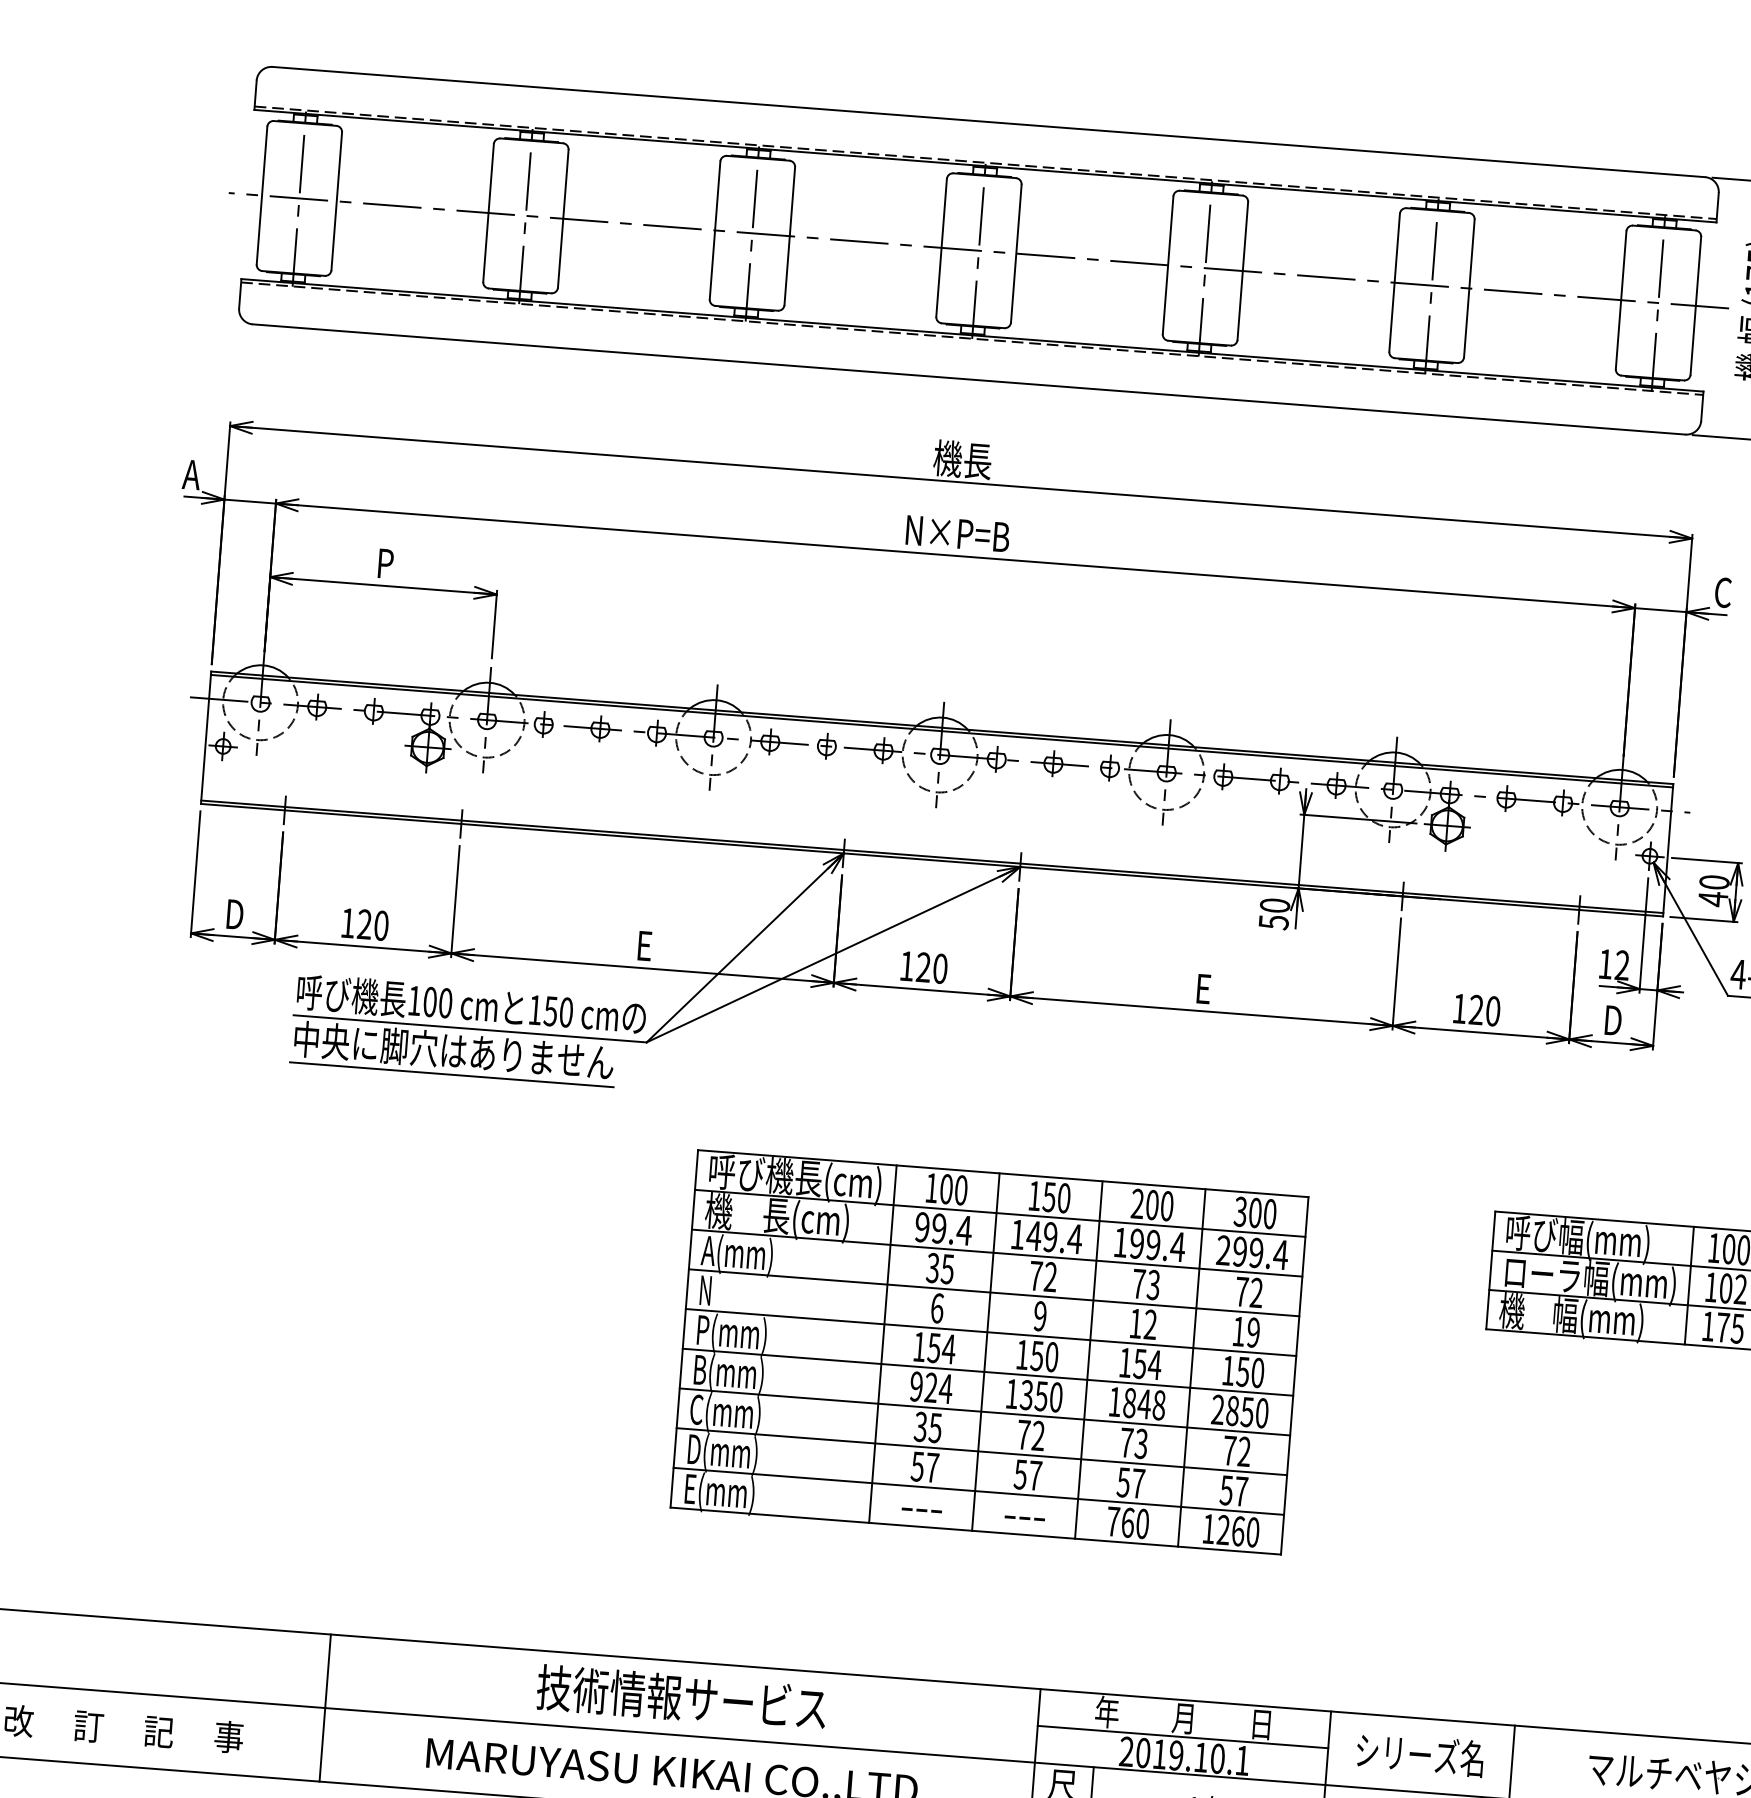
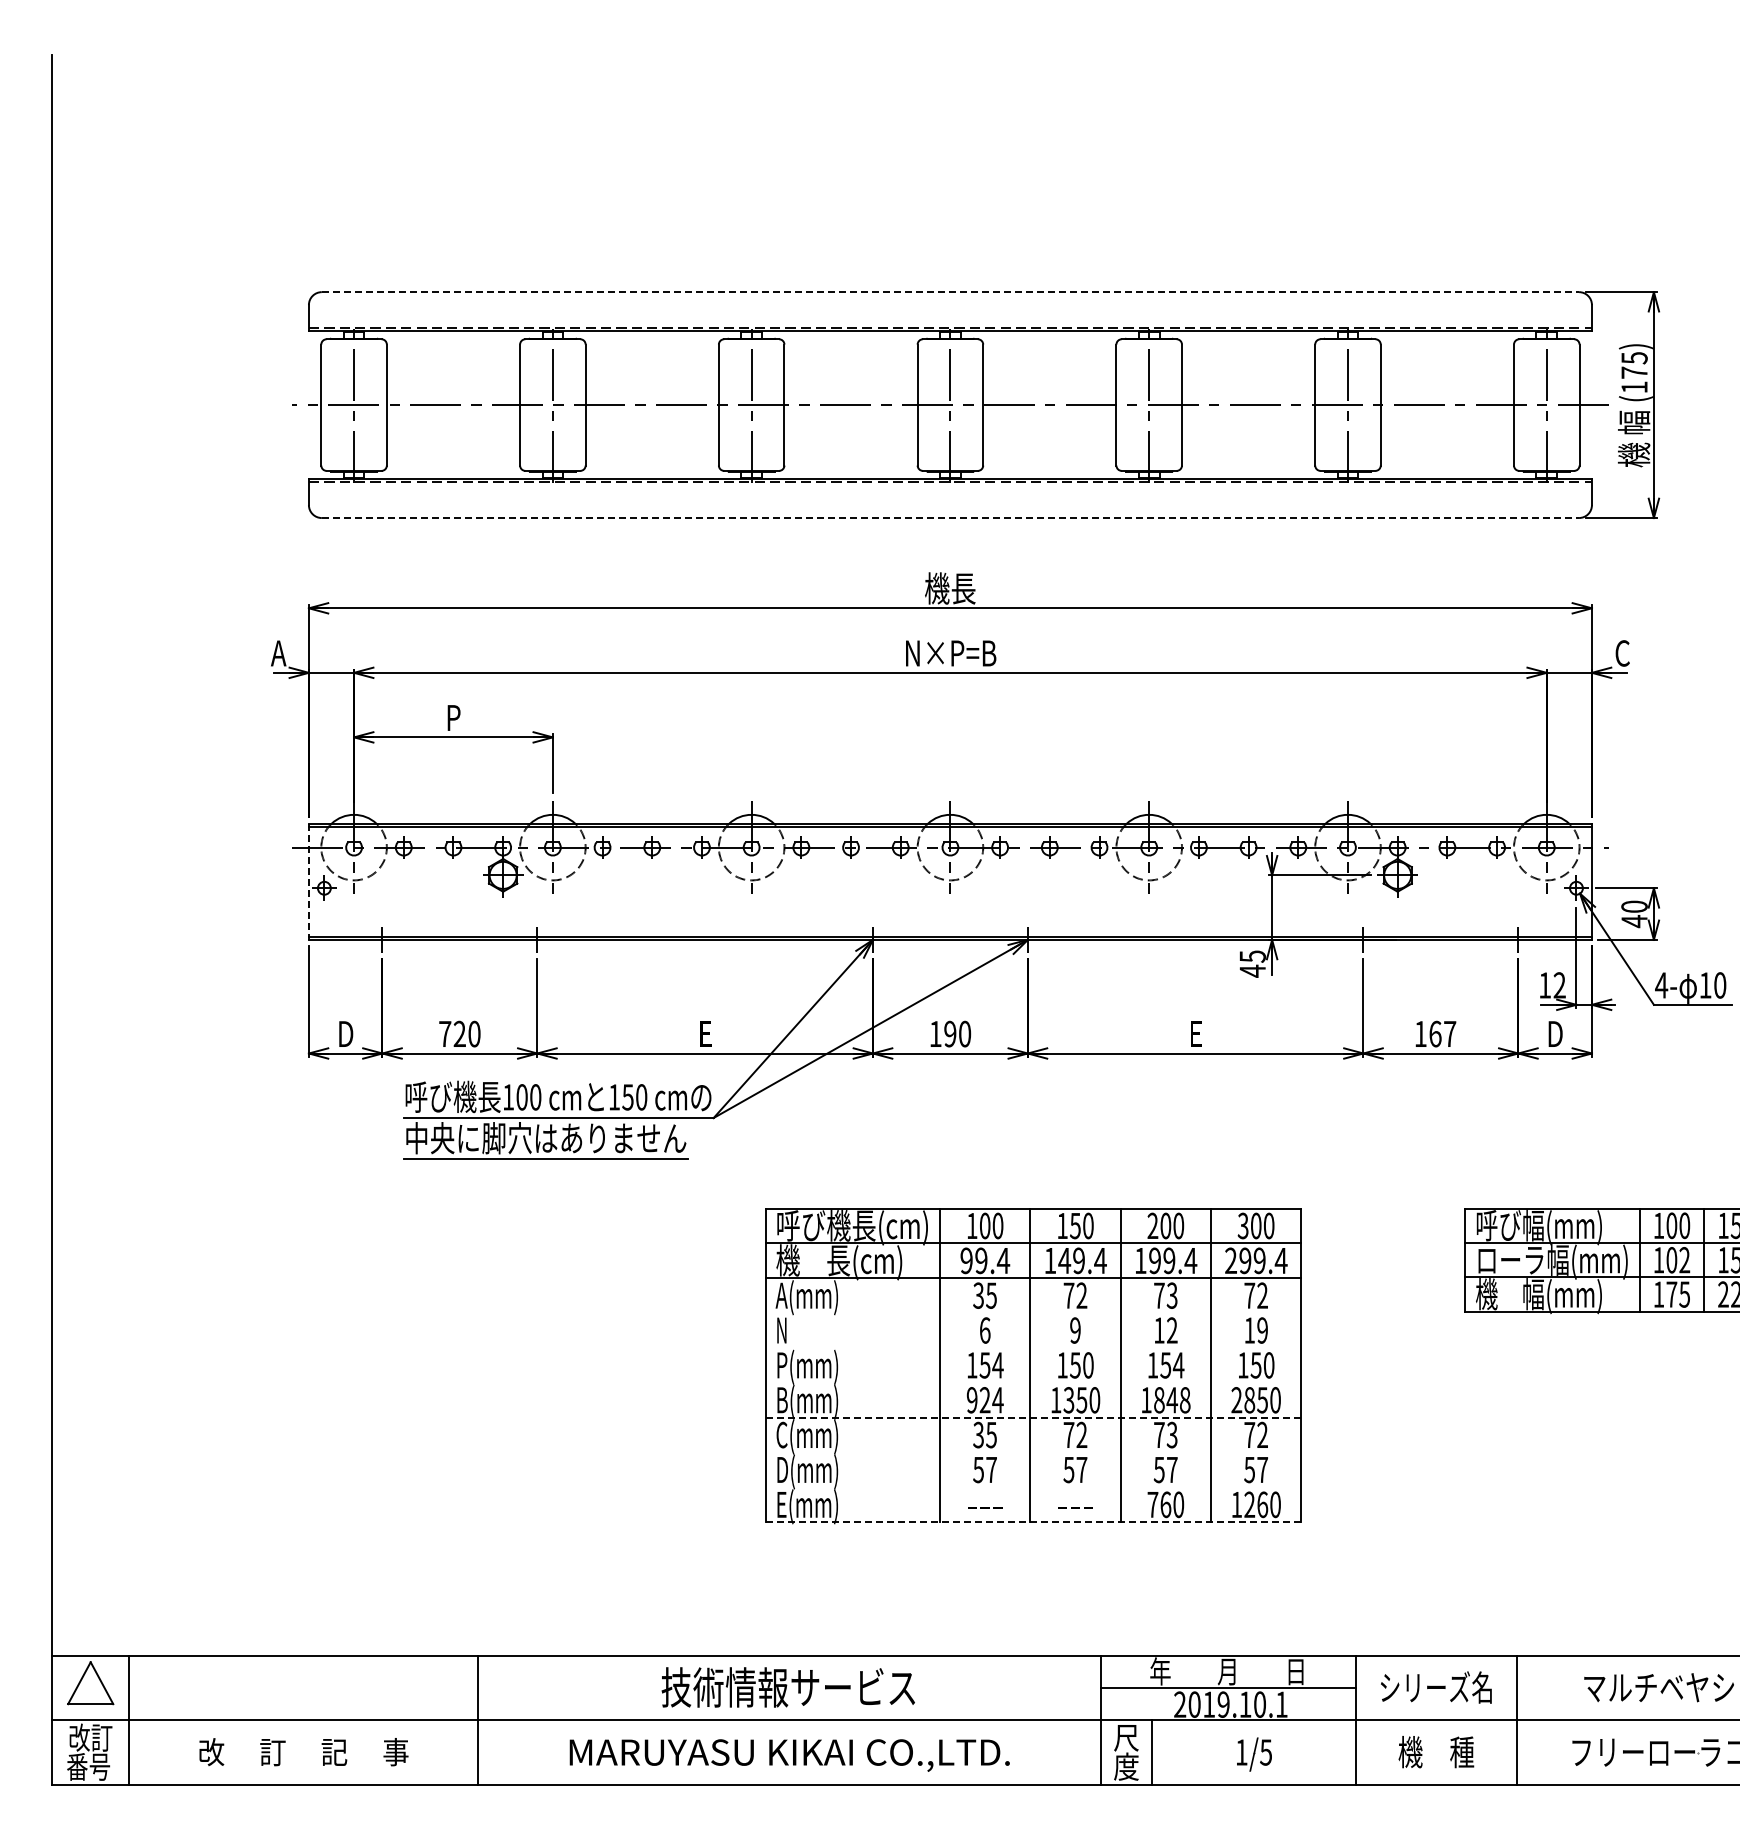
line: (988, 122) -> (950, 292), solid -> dashed
line: (969, 379) -> (950, 518), solid -> dashed
line: (205, 738) -> (308, 882), solid -> dashed
text: (1274, 913) -> (1252, 963), 50 -> 45
text: (348, 922) -> (445, 1033), 120 -> 720
text: (923, 967) -> (950, 1034), 120 -> 190
text: (1484, 1009) -> (1442, 1033), 120 -> 167
line: (993, 1293) -> (1033, 1313), removed
line: (990, 1333) -> (1033, 1348), removed
line: (987, 1371) -> (1033, 1382), removed
line: (984, 1411) -> (1033, 1417), solid -> dashed
line: (981, 1451) -> (1033, 1452), removed
line: (978, 1491) -> (1033, 1487), removed
line: (975, 1531) -> (1033, 1522), solid -> dashed

